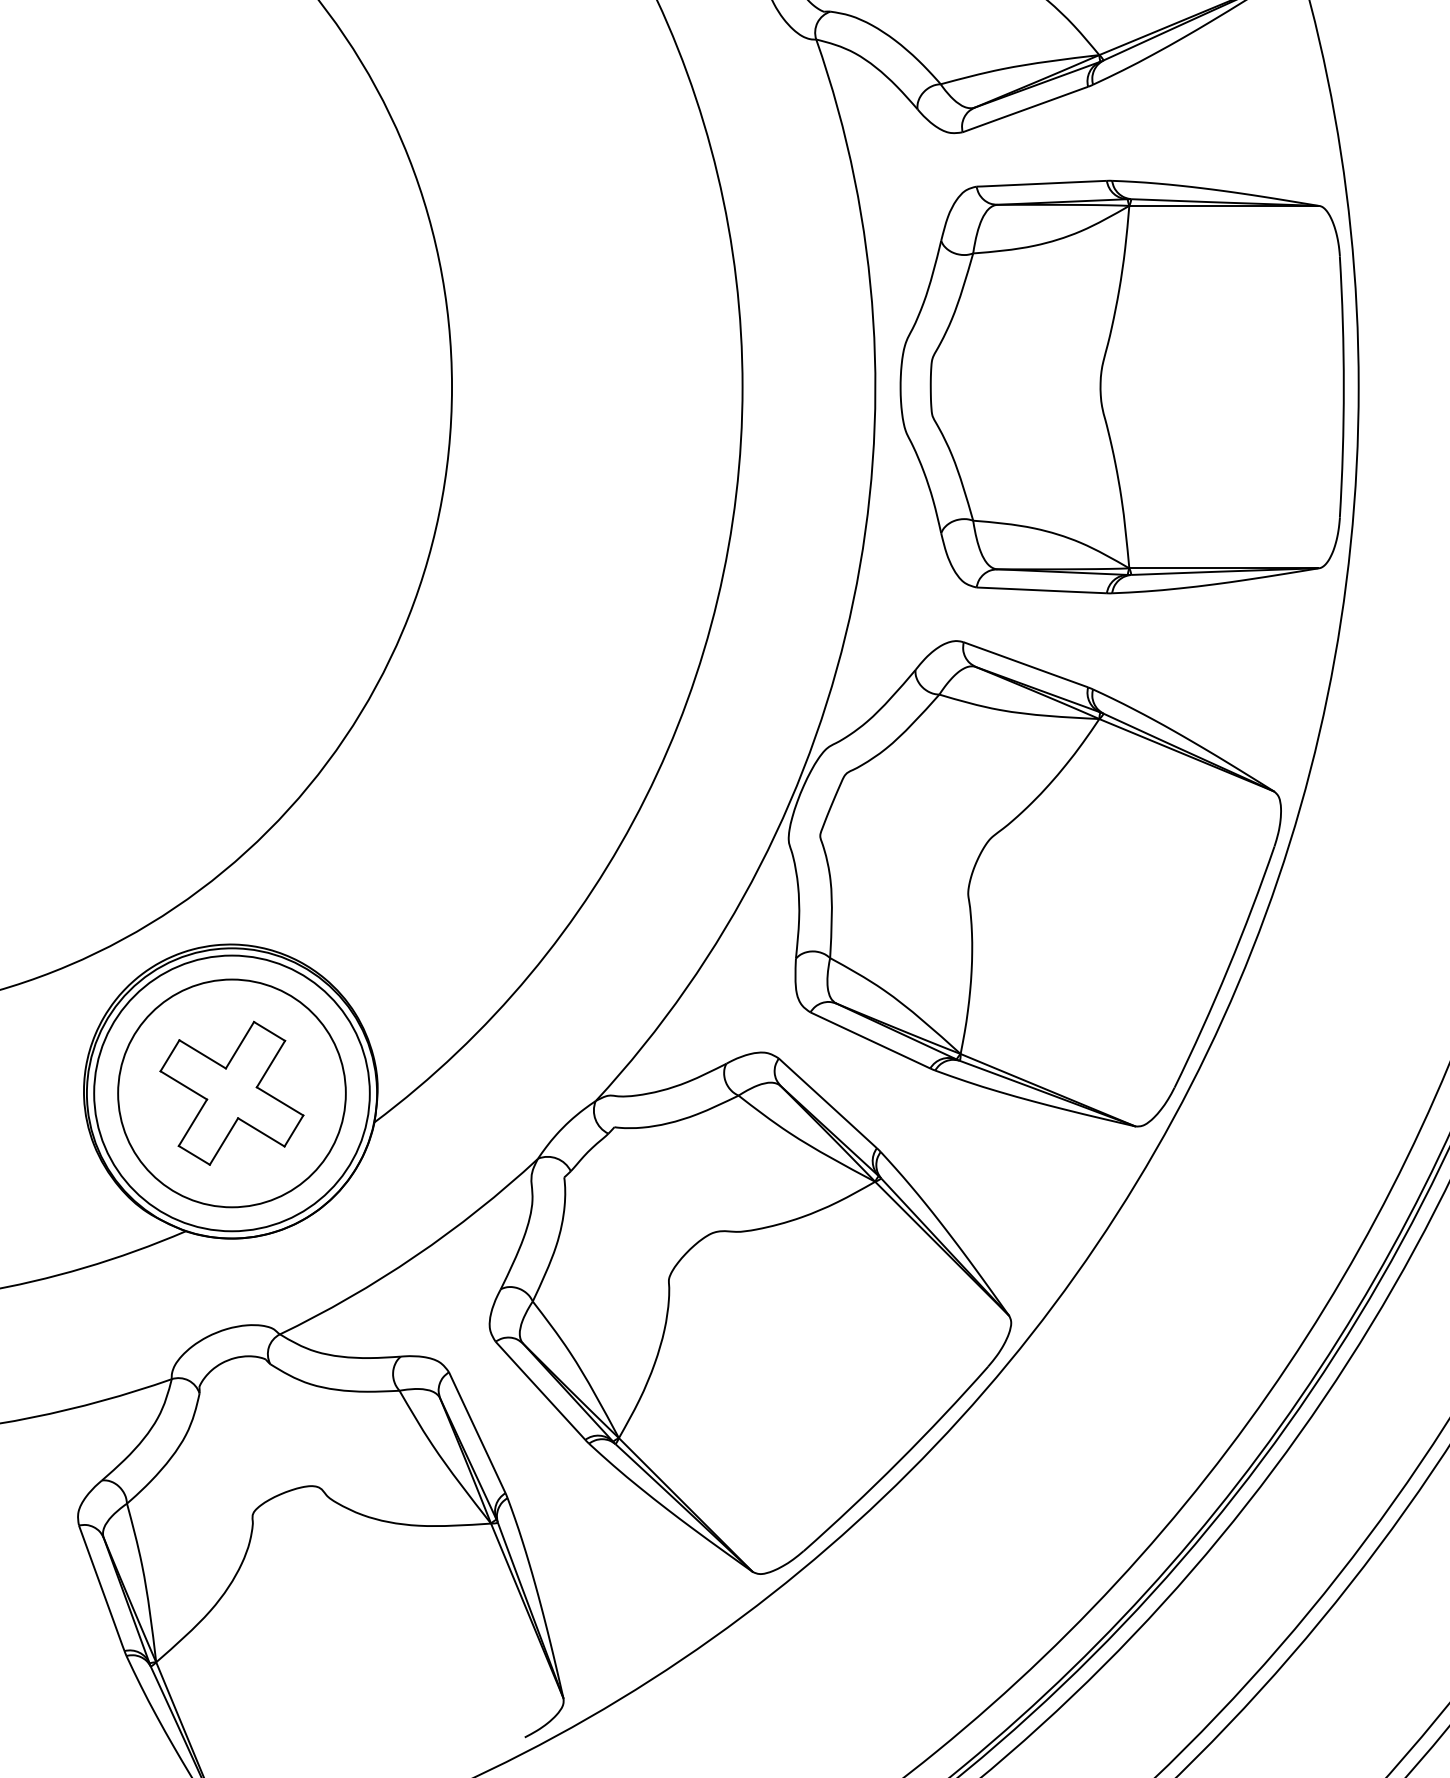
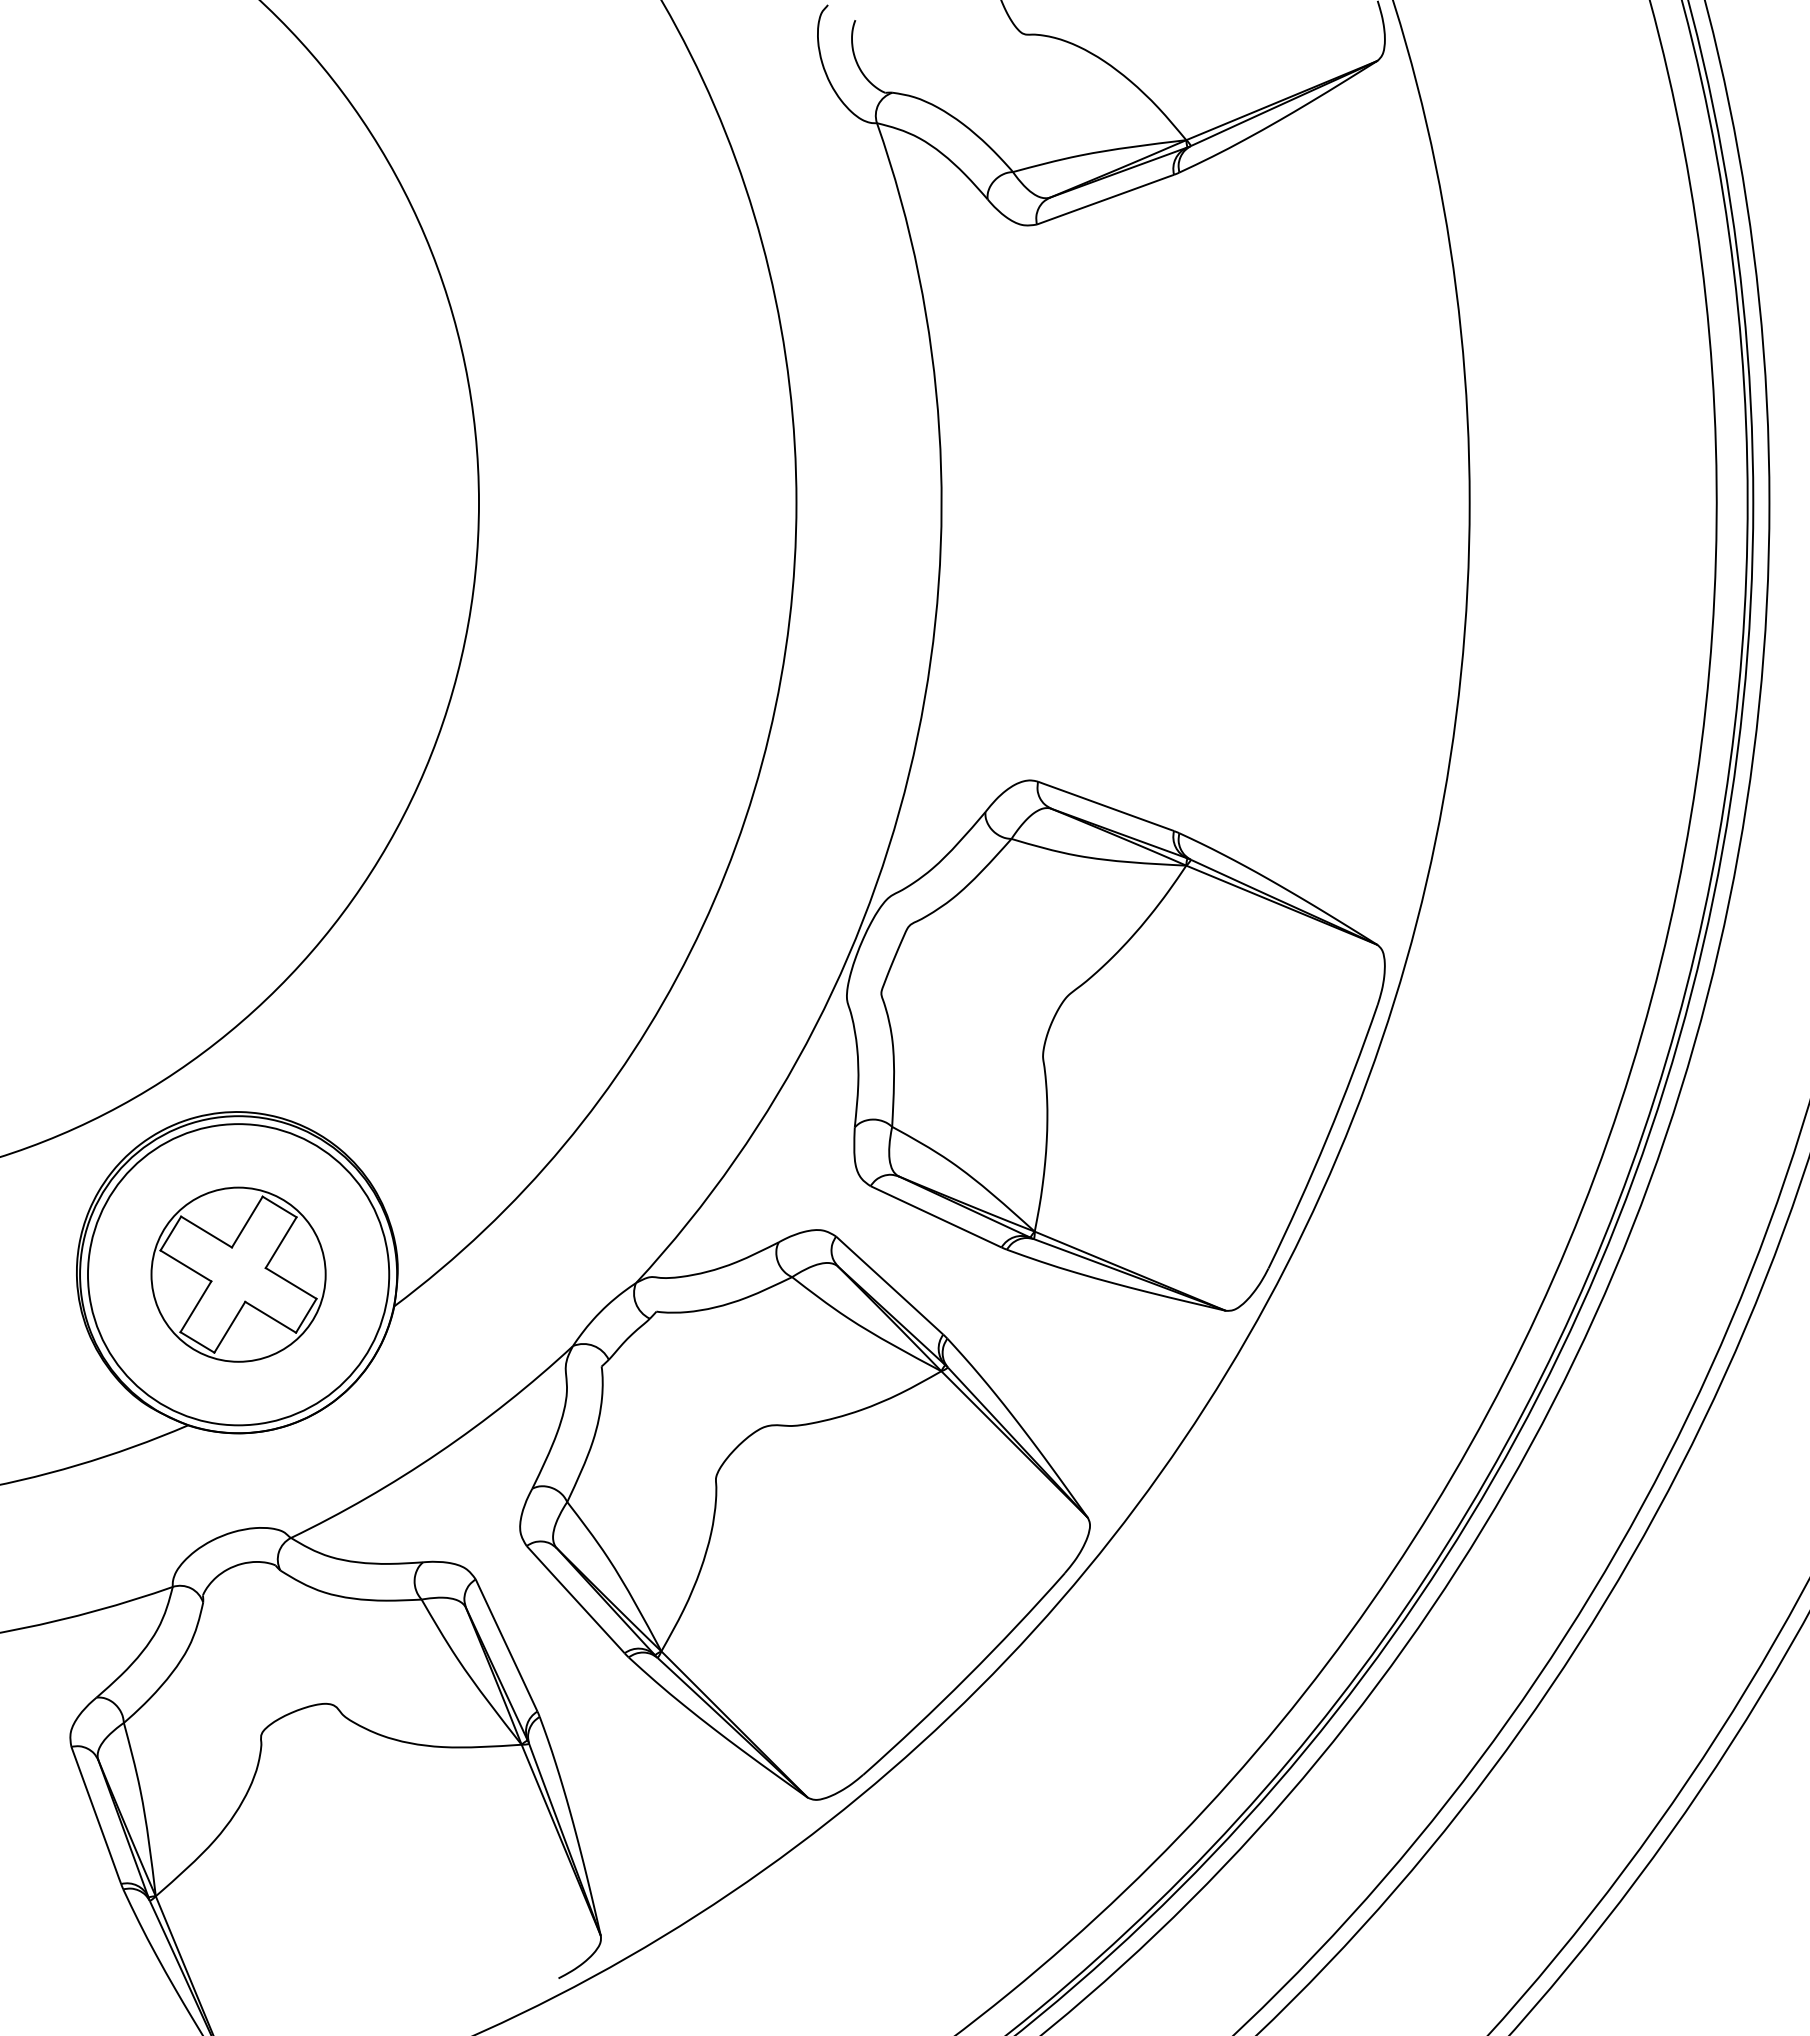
part: (1122, 386) -> (1211, 502), removed
circle: (231, 1093) -> (238, 1274), size x0.7

